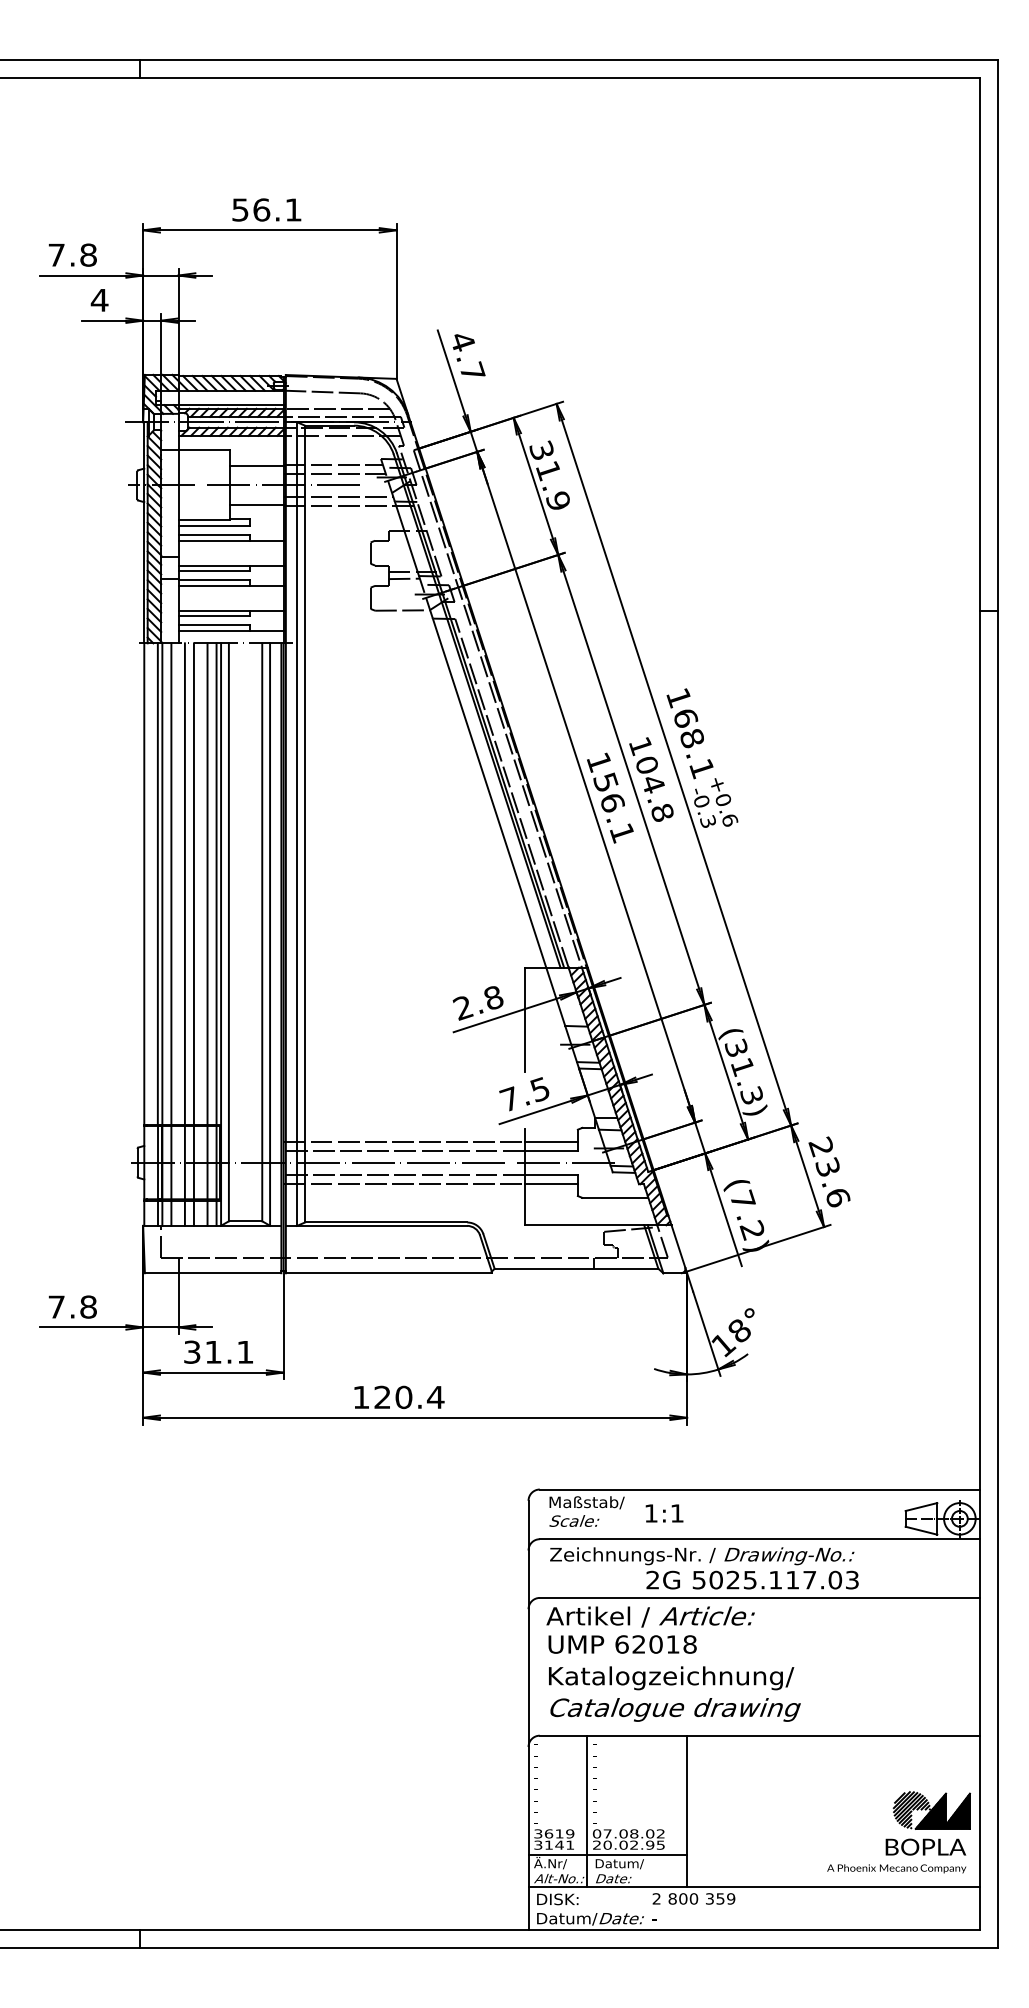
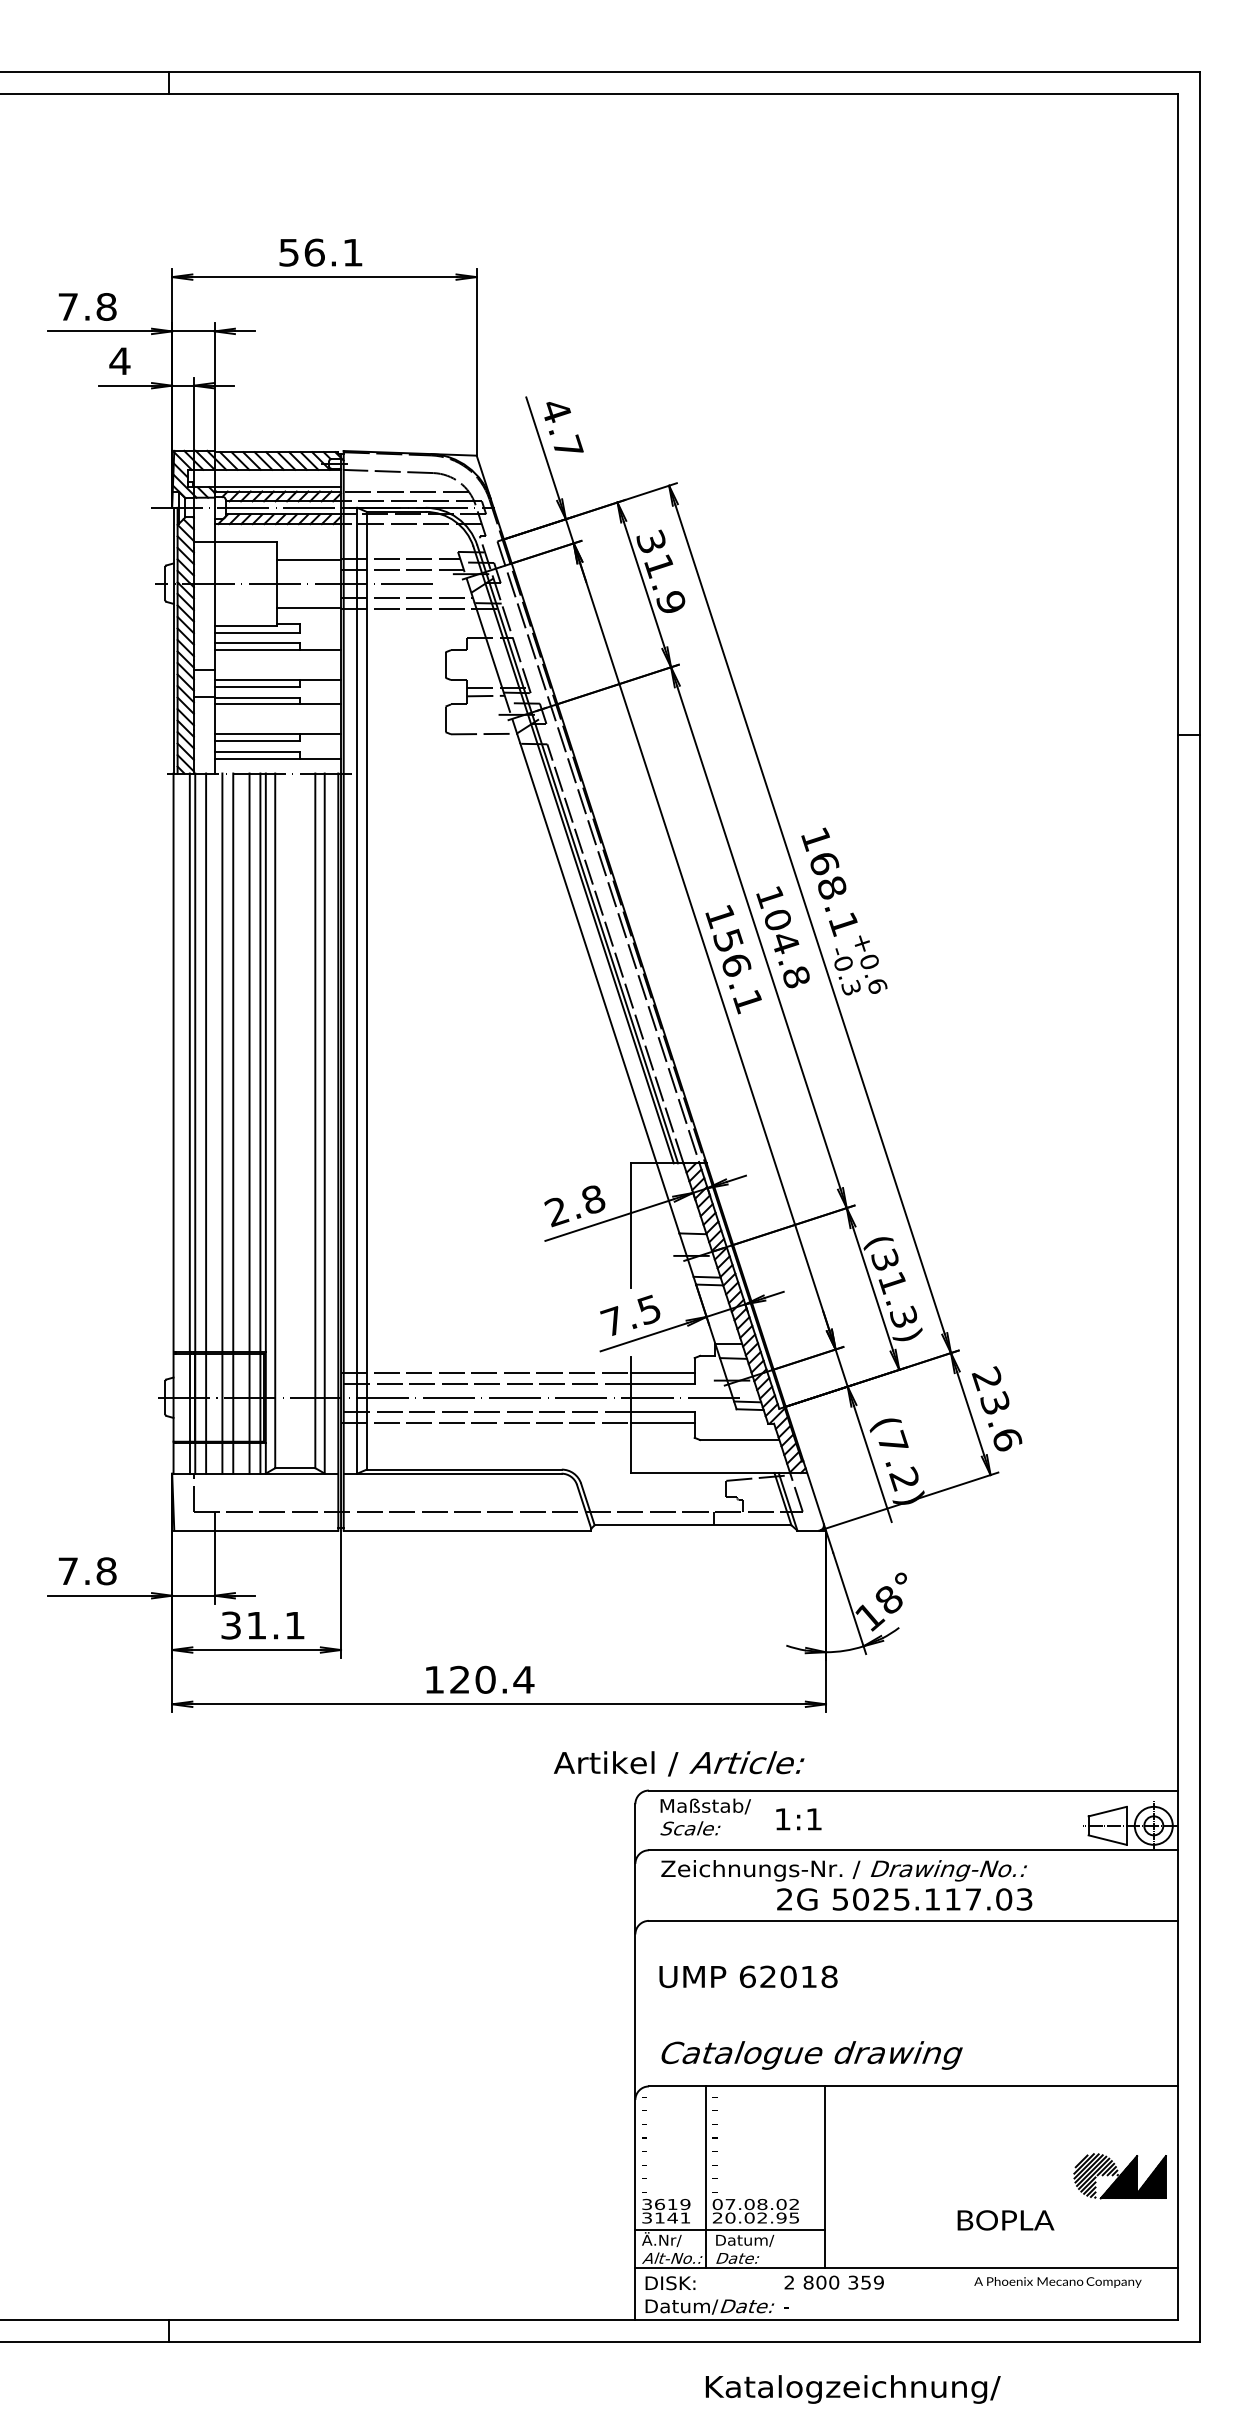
text: (650, 1616) -> (678, 1763), moved
text: (670, 1678) -> (852, 2389), moved
text: (925, 1847) -> (1005, 2220), moved
text: (896, 1868) -> (1057, 2282), moved

